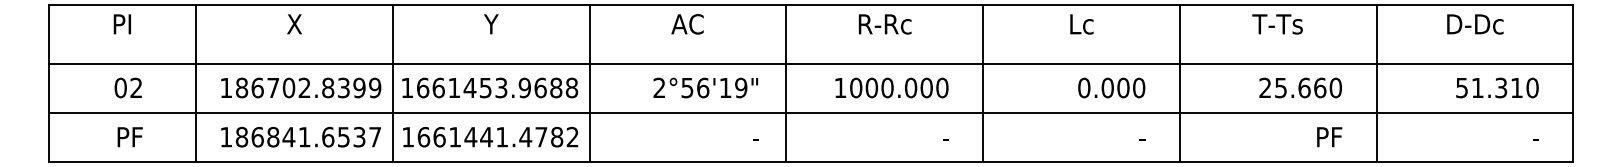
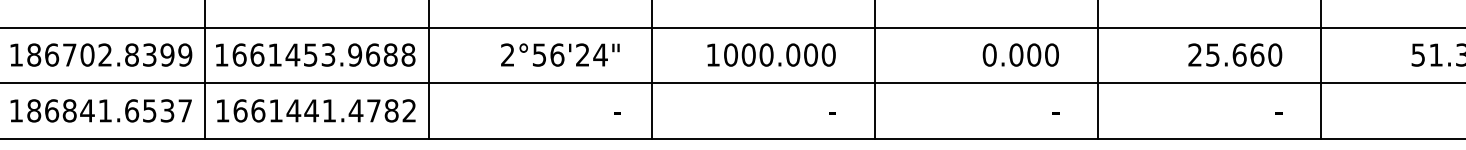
text: (733, 87) -> (591, 54), 2°56'19" -> 2°56'24"
text: (1329, 137) -> (1267, 111), PF -> -

